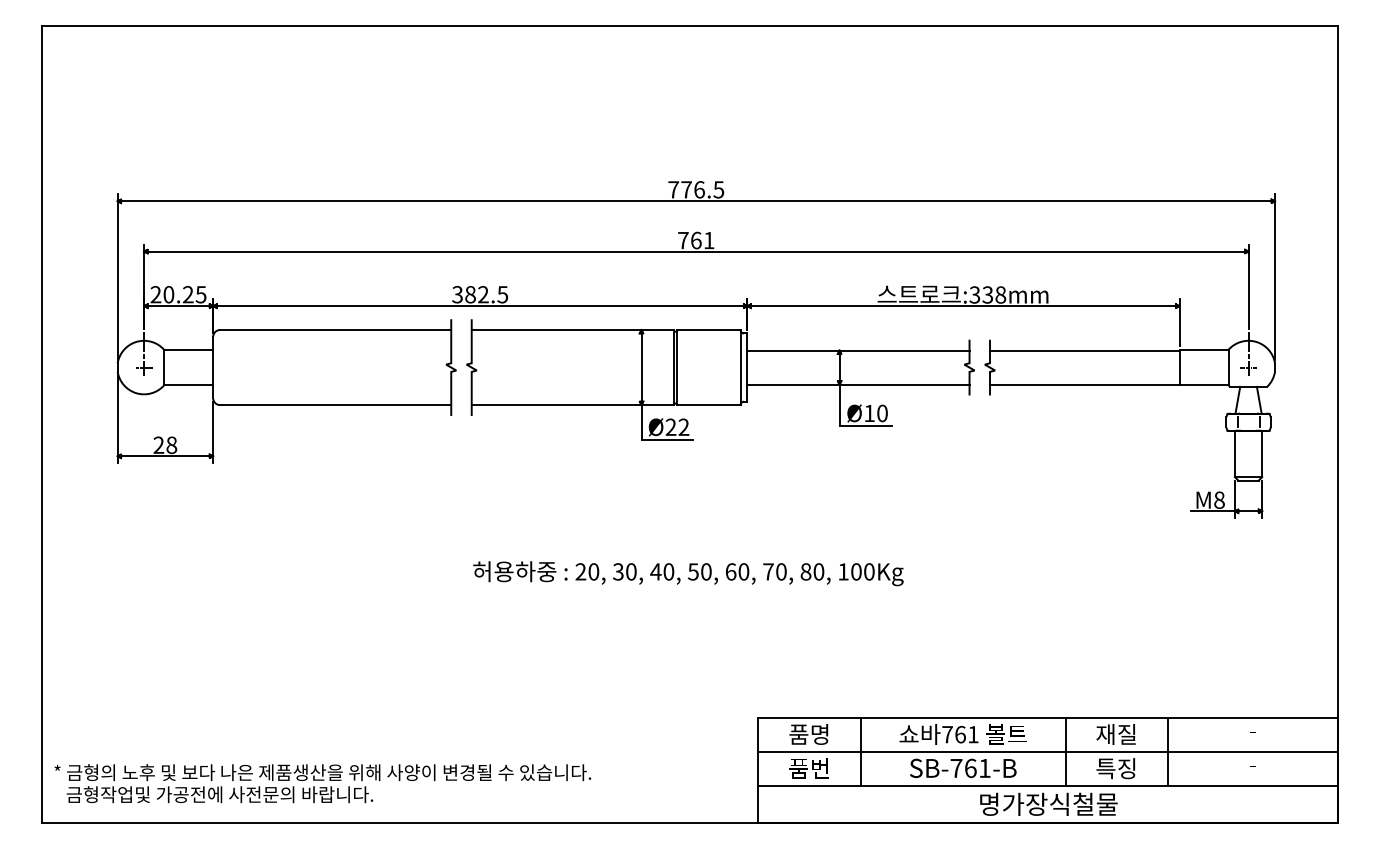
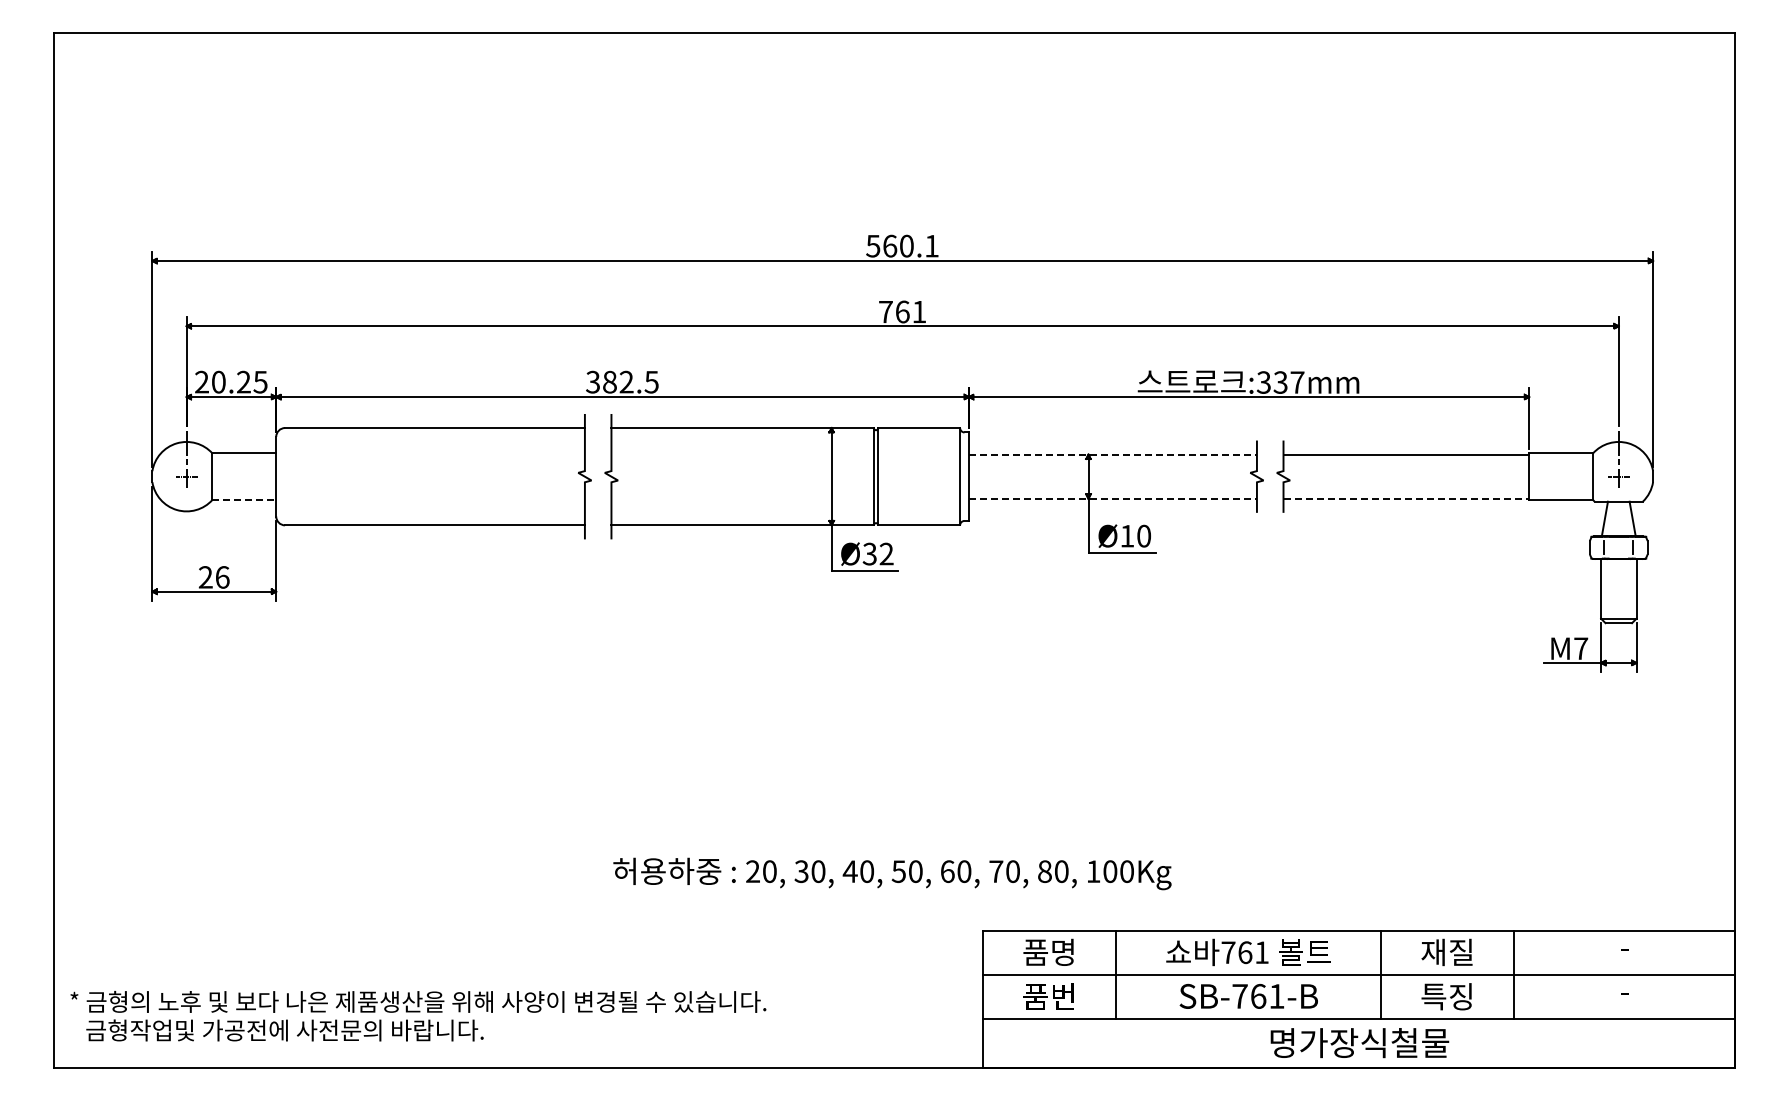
text: (696, 189) -> (902, 245), 776.5 -> 560.1
text: (1000, 294) -> (1297, 382), :338mm -> :337mm
line: (858, 350) -> (1113, 454), solid -> dashed
line: (858, 384) -> (1113, 498), solid -> dashed
line: (1084, 384) -> (1406, 498), solid -> dashed
line: (188, 385) -> (244, 499), solid -> dashed
text: (670, 427) -> (869, 554), Ø22 -> Ø32
text: (171, 445) -> (222, 577), 28 -> 26
text: (1219, 500) -> (1581, 648), M8 -> M7
text: (688, 573) -> (892, 873), moved

